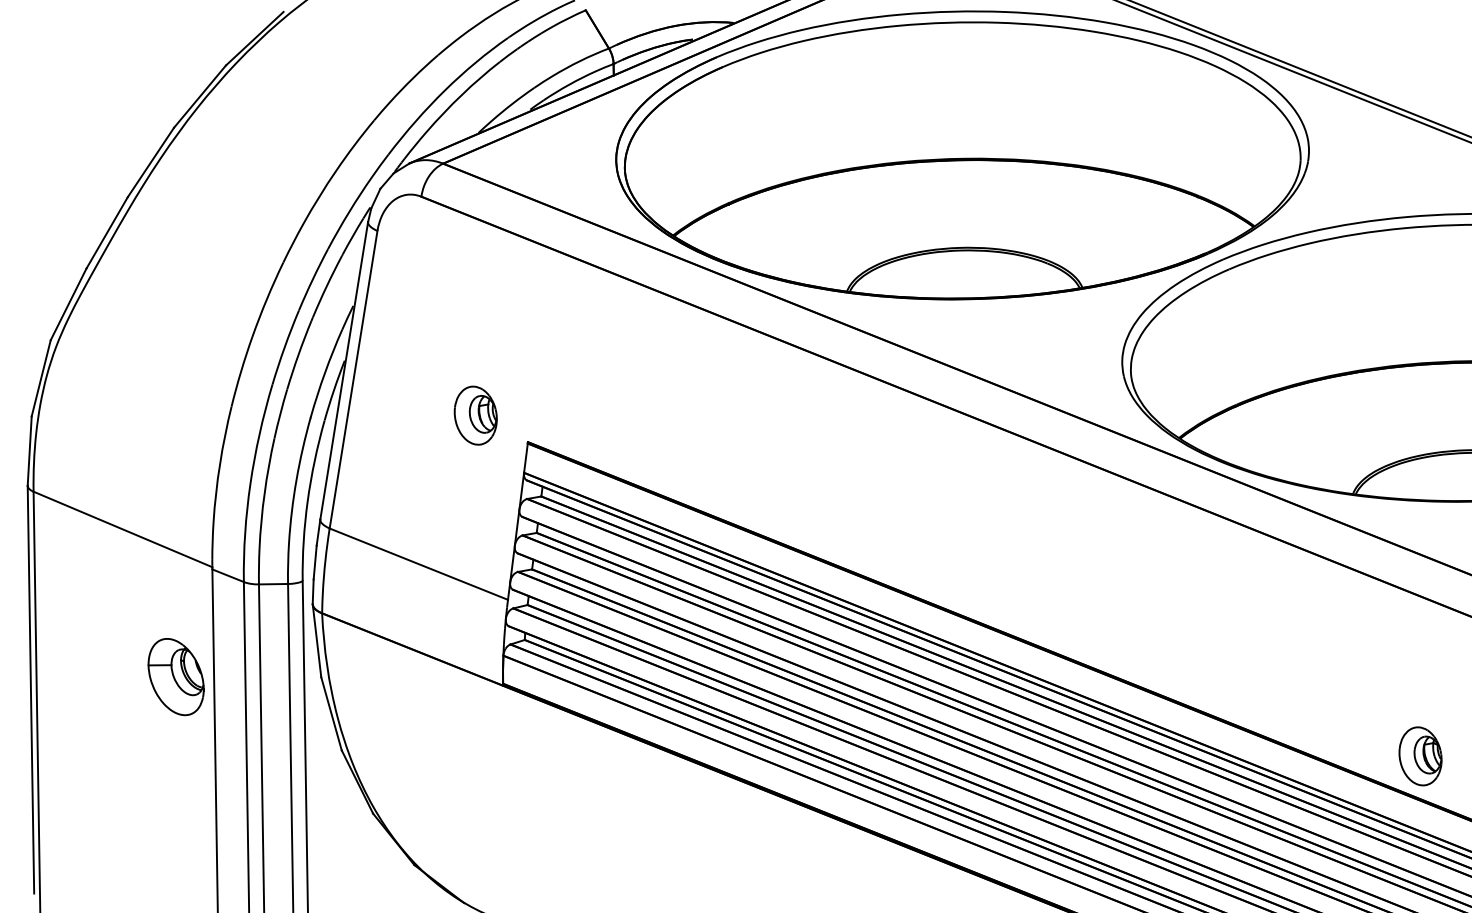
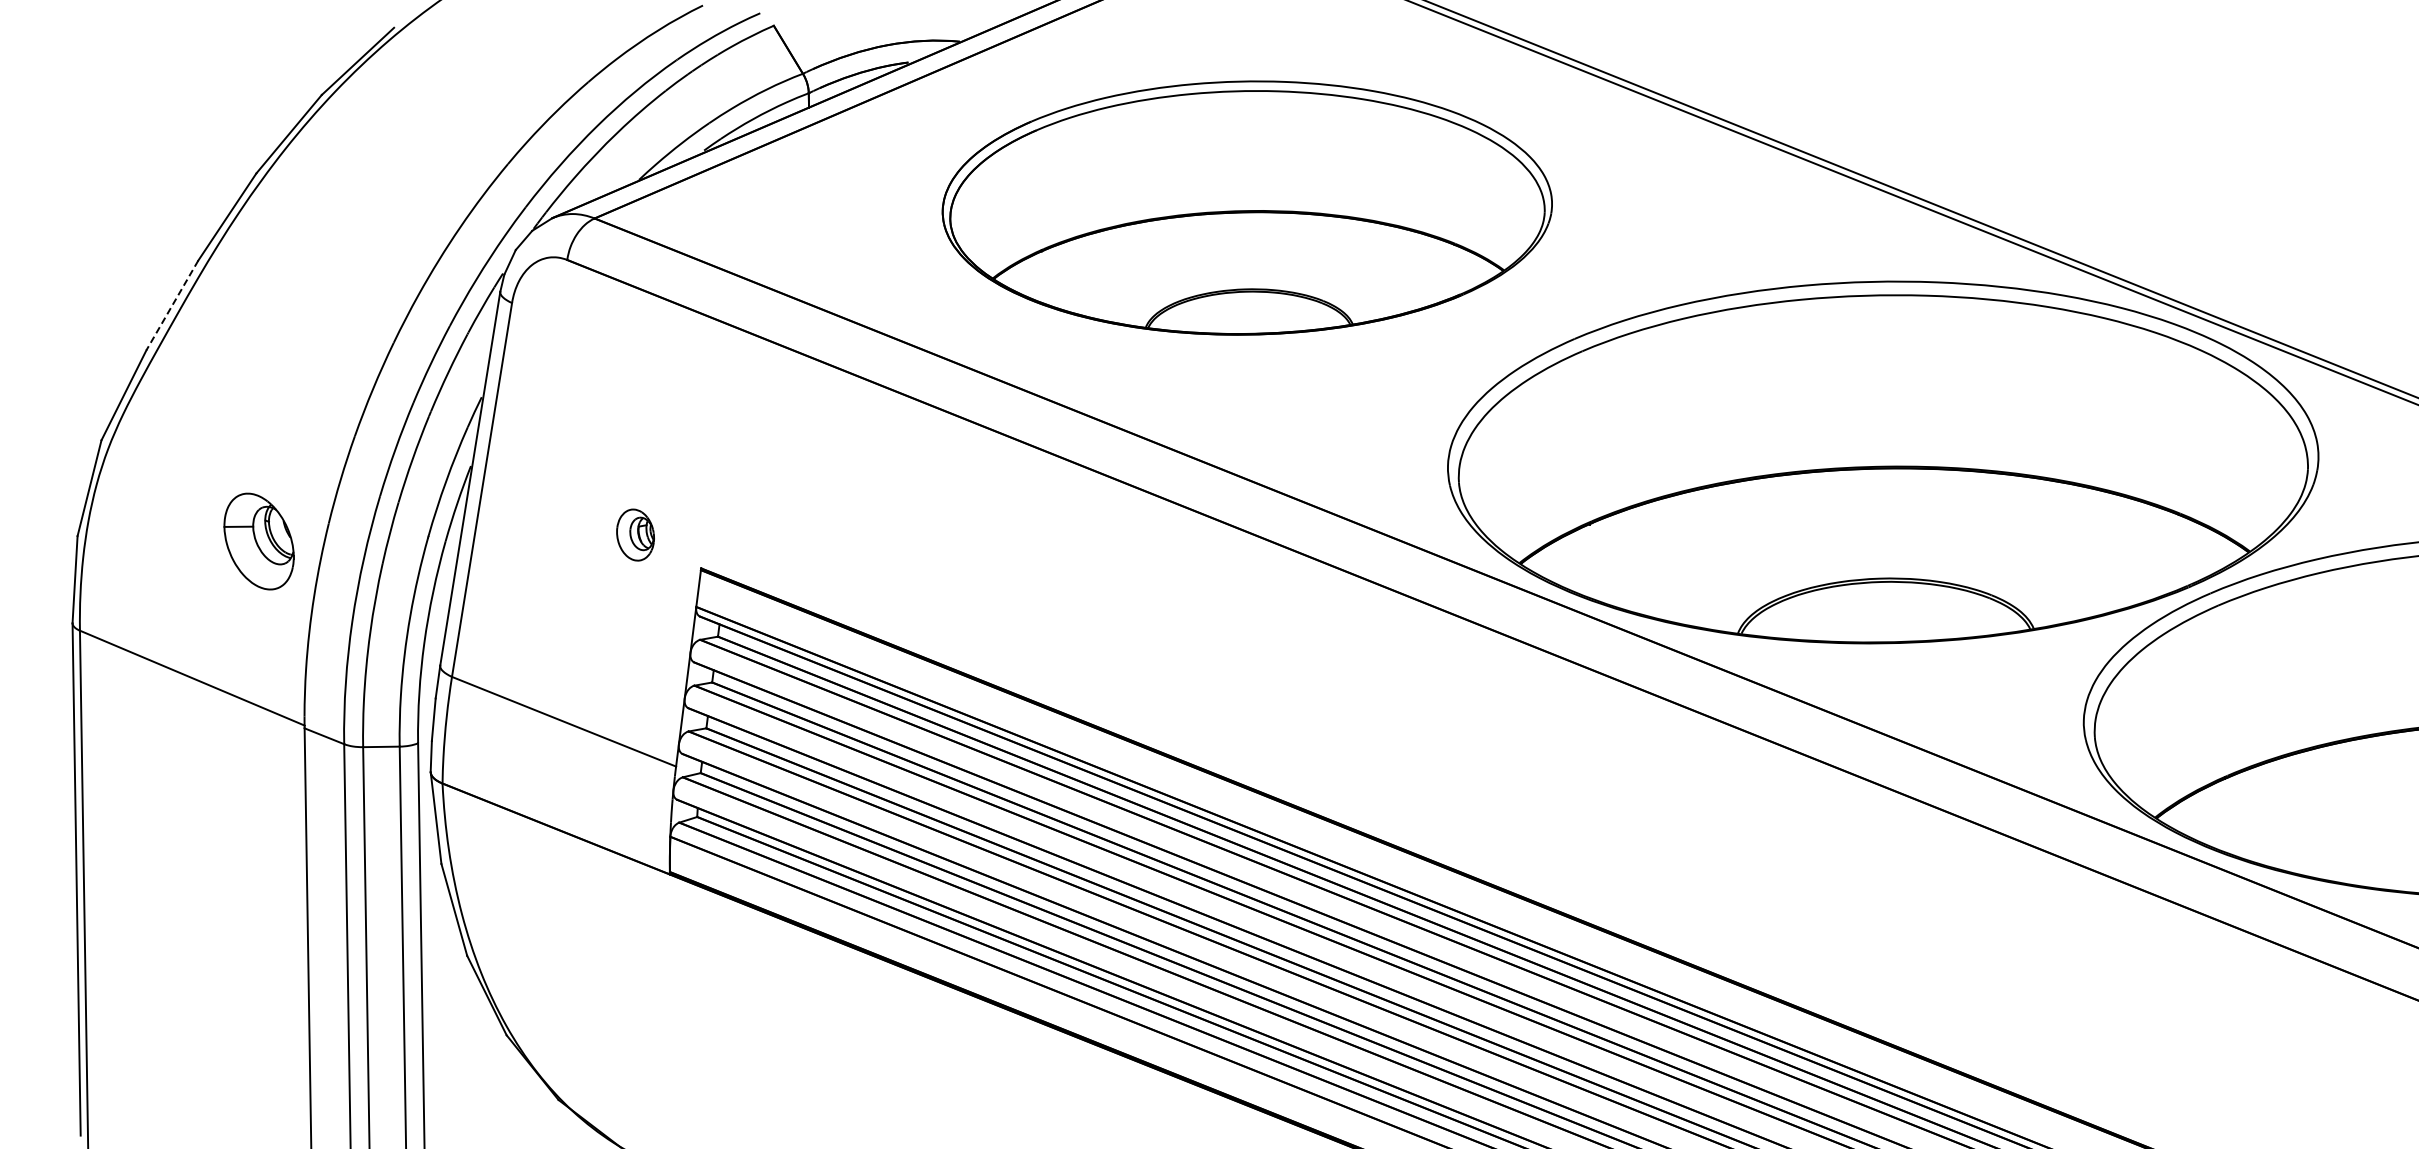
part: (962, 154) -> (1247, 207), size x0.7
line: (107, 232) -> (172, 305), solid -> dashed
part: (475, 415) -> (635, 534), size x0.7
part: (175, 676) -> (258, 541), moved
part: (1420, 755) -> (1822, 962), removed

